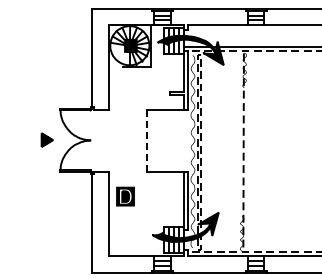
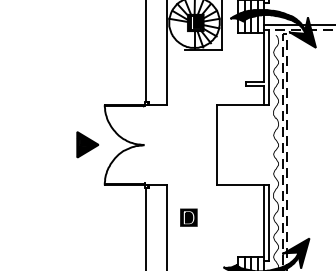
part: (47, 139) -> (88, 143), size x1.43
line: (147, 141) -> (217, 146), dashed -> solid
part: (125, 196) -> (188, 217), size x0.71

